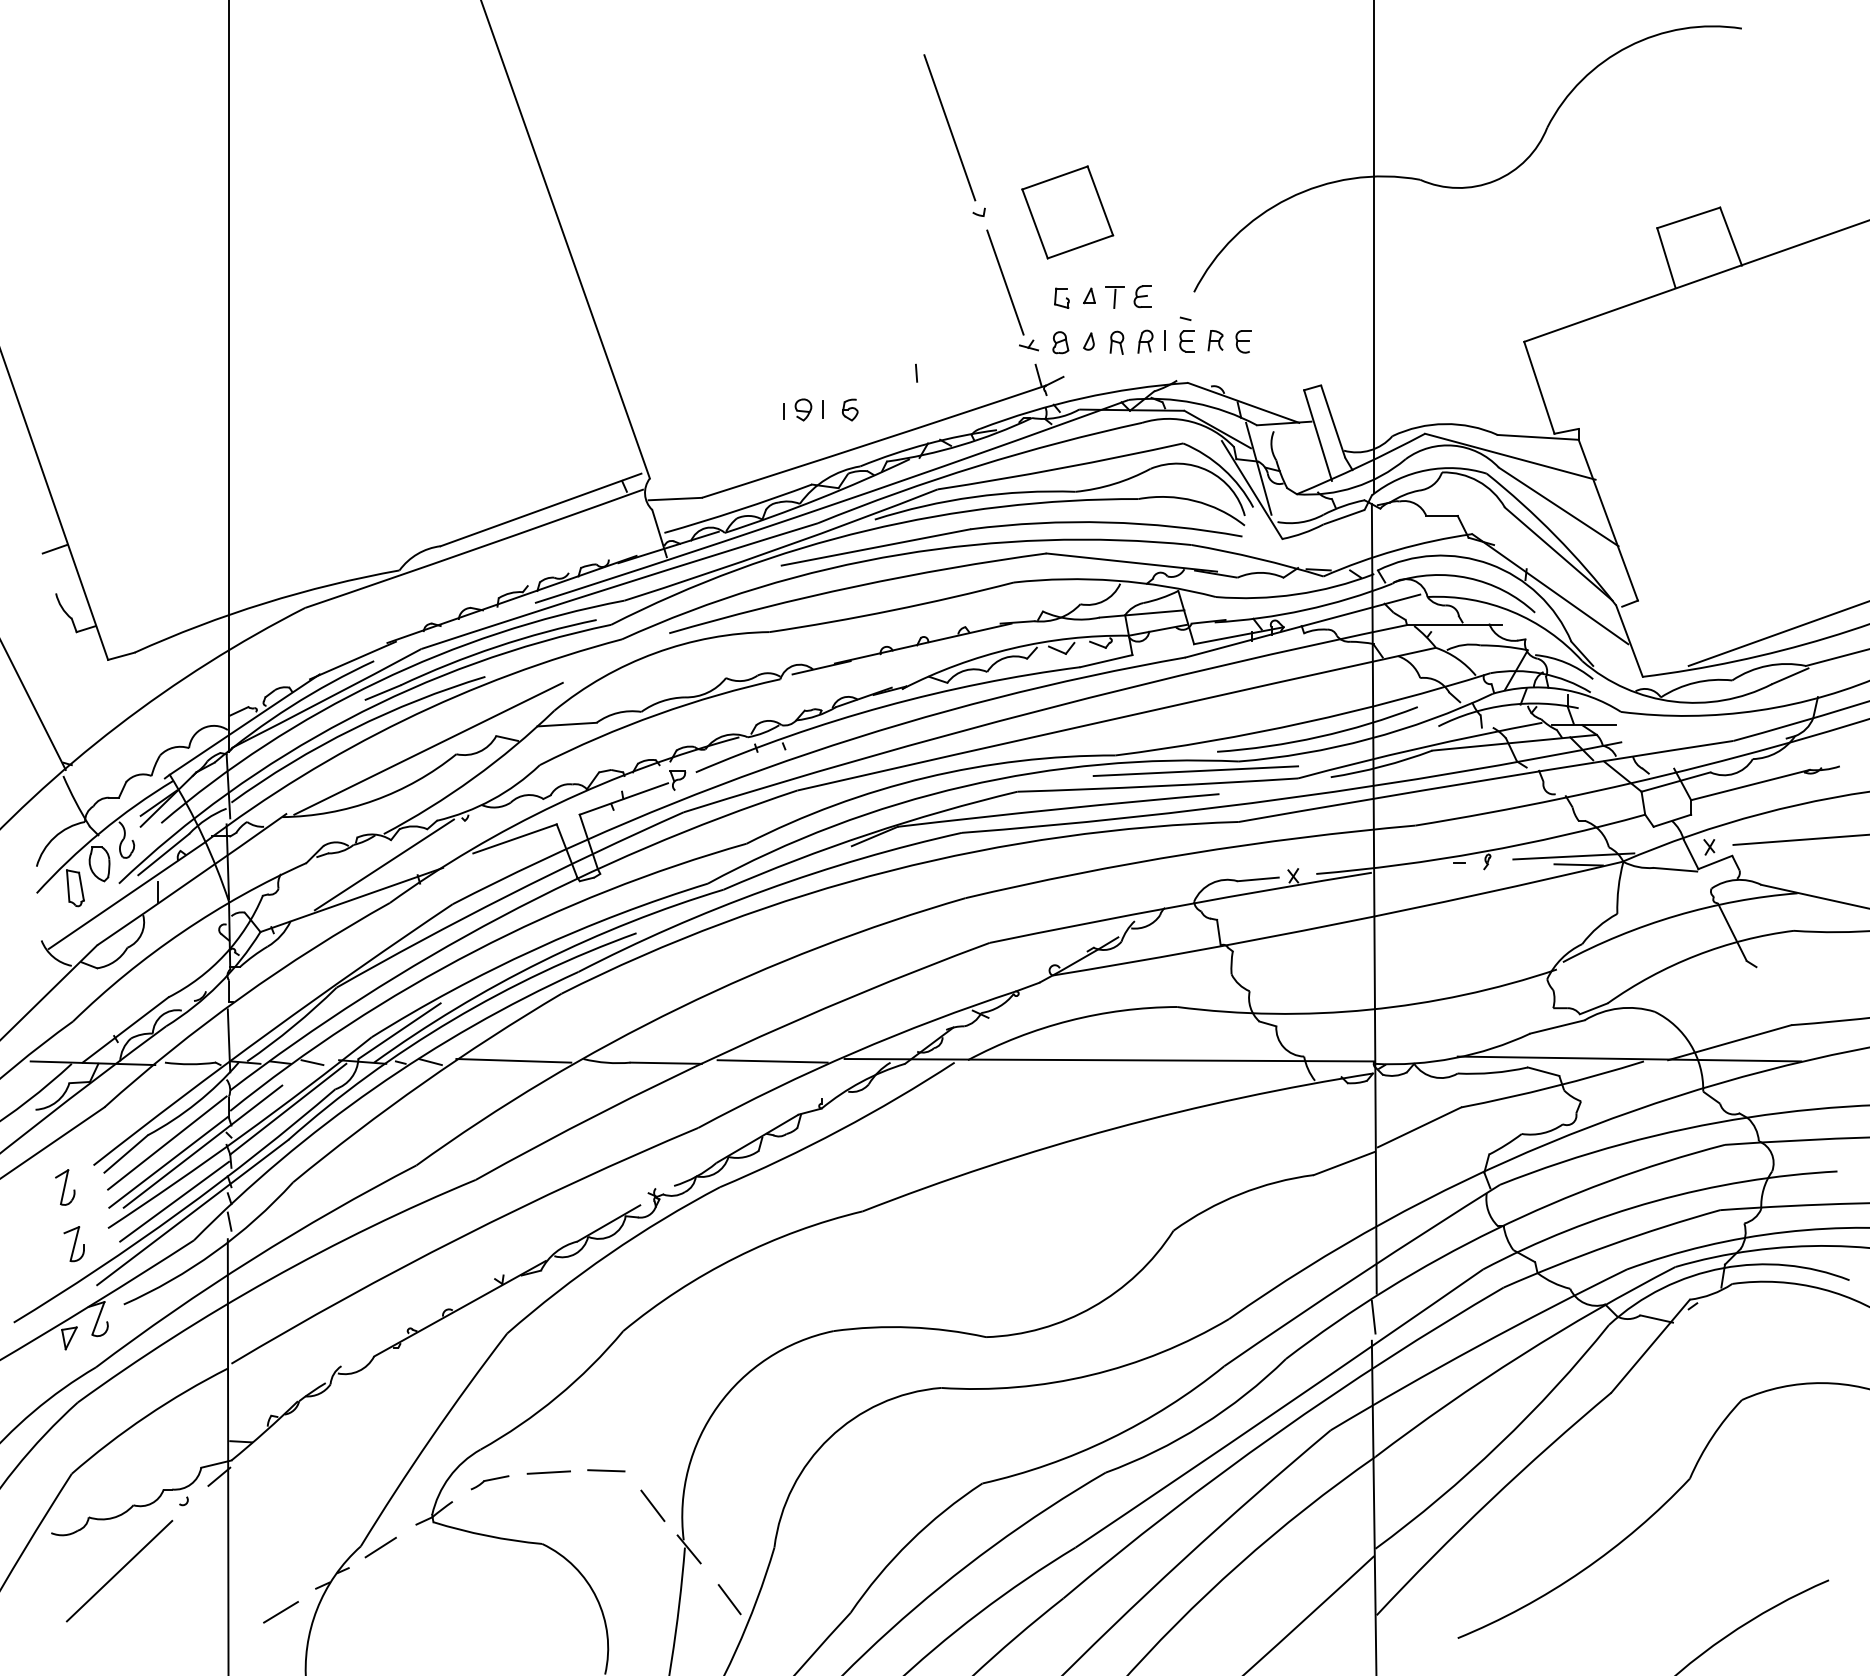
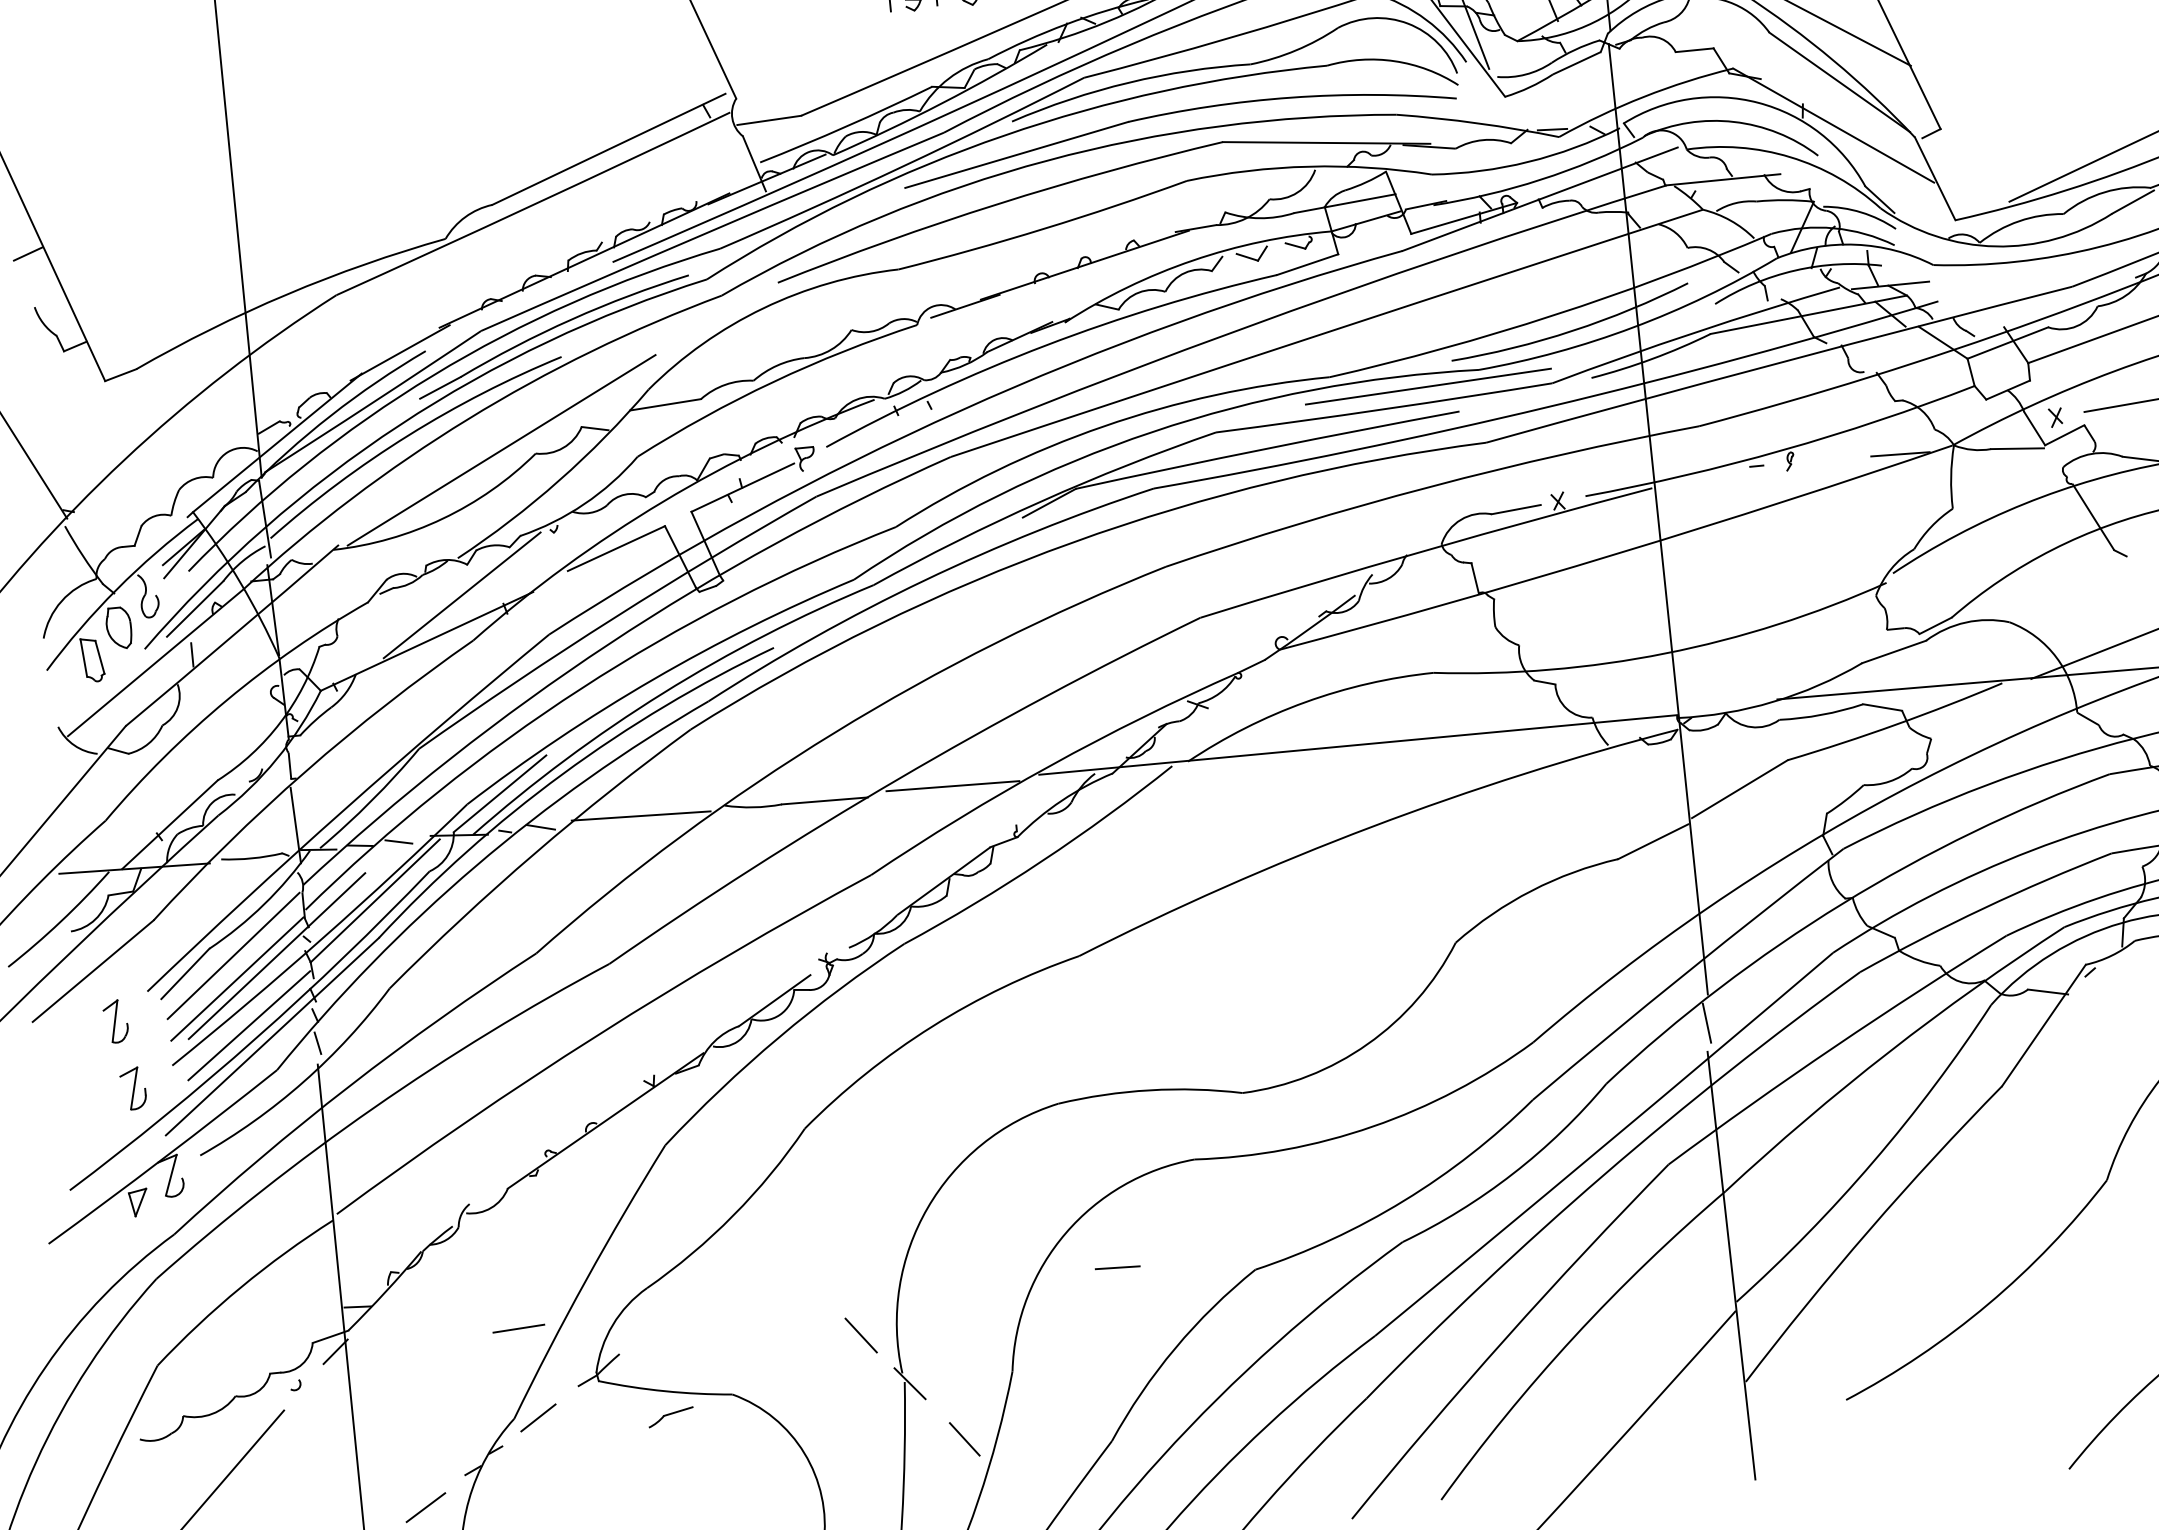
line: (1573, 856) -> (1893, 444), removed
line: (606, 1470) -> (1117, 1267), moved
line: (548, 1472) -> (518, 1328), moved
part: (489, 1482) -> (670, 1417), moved

